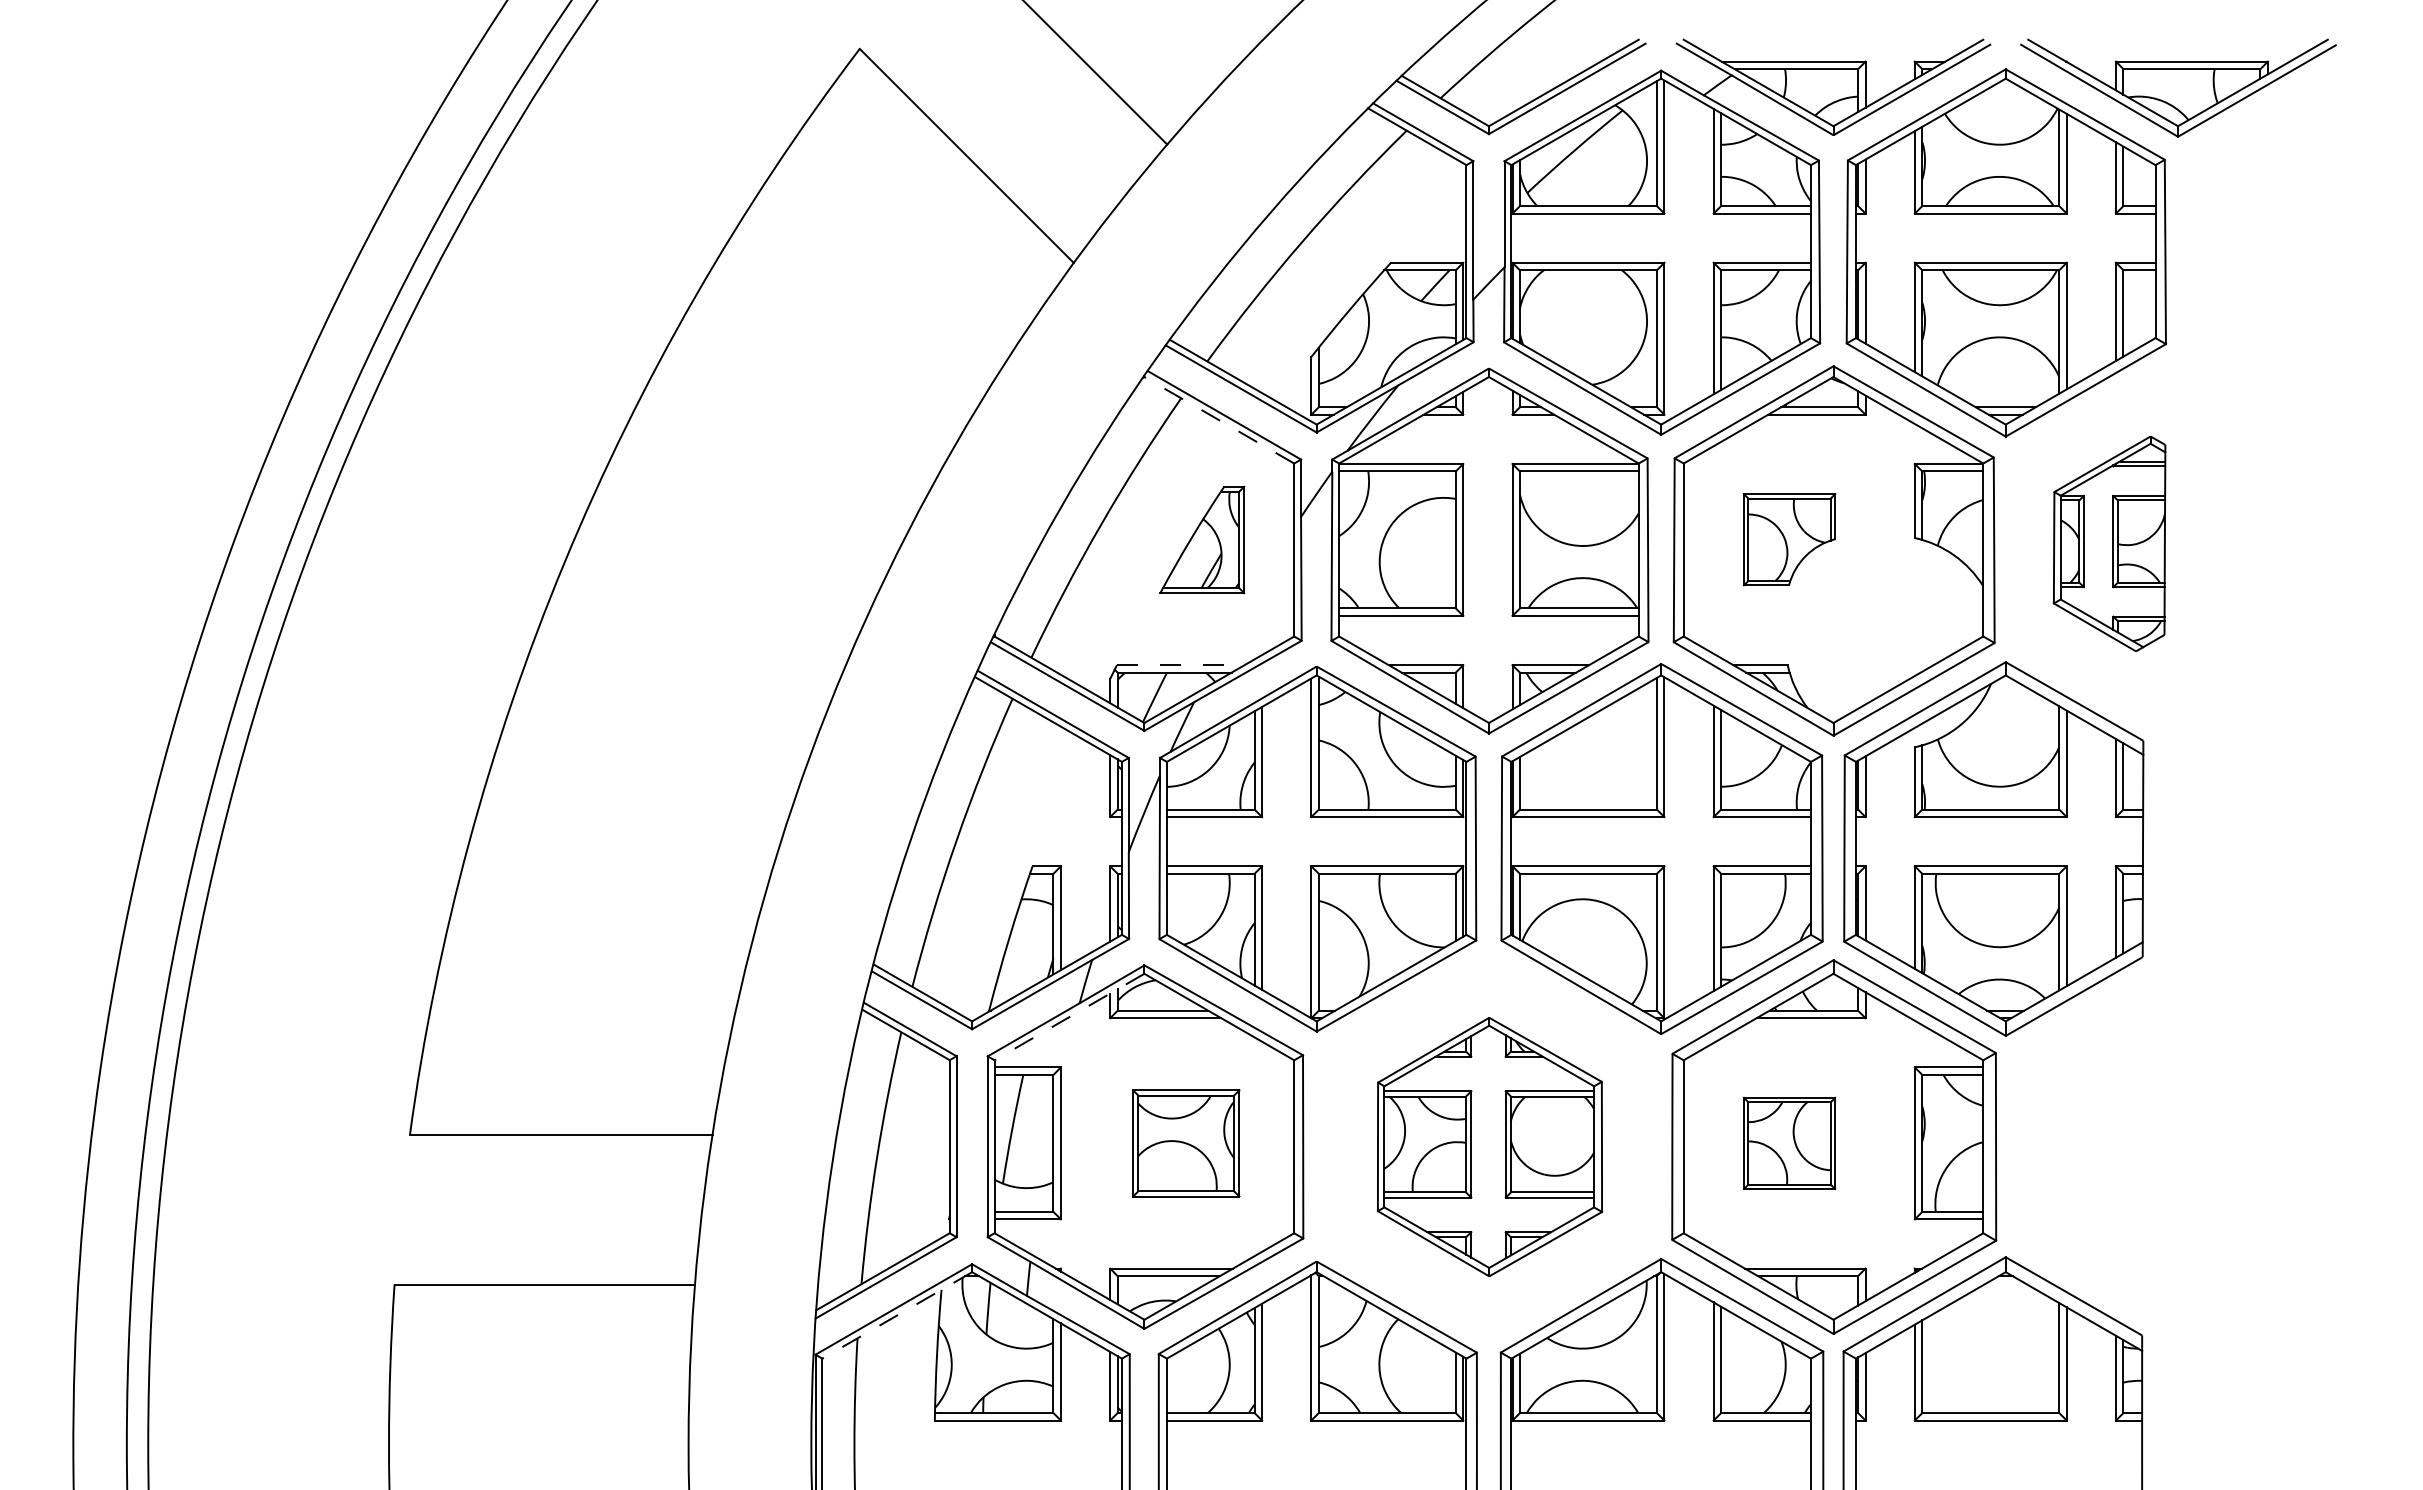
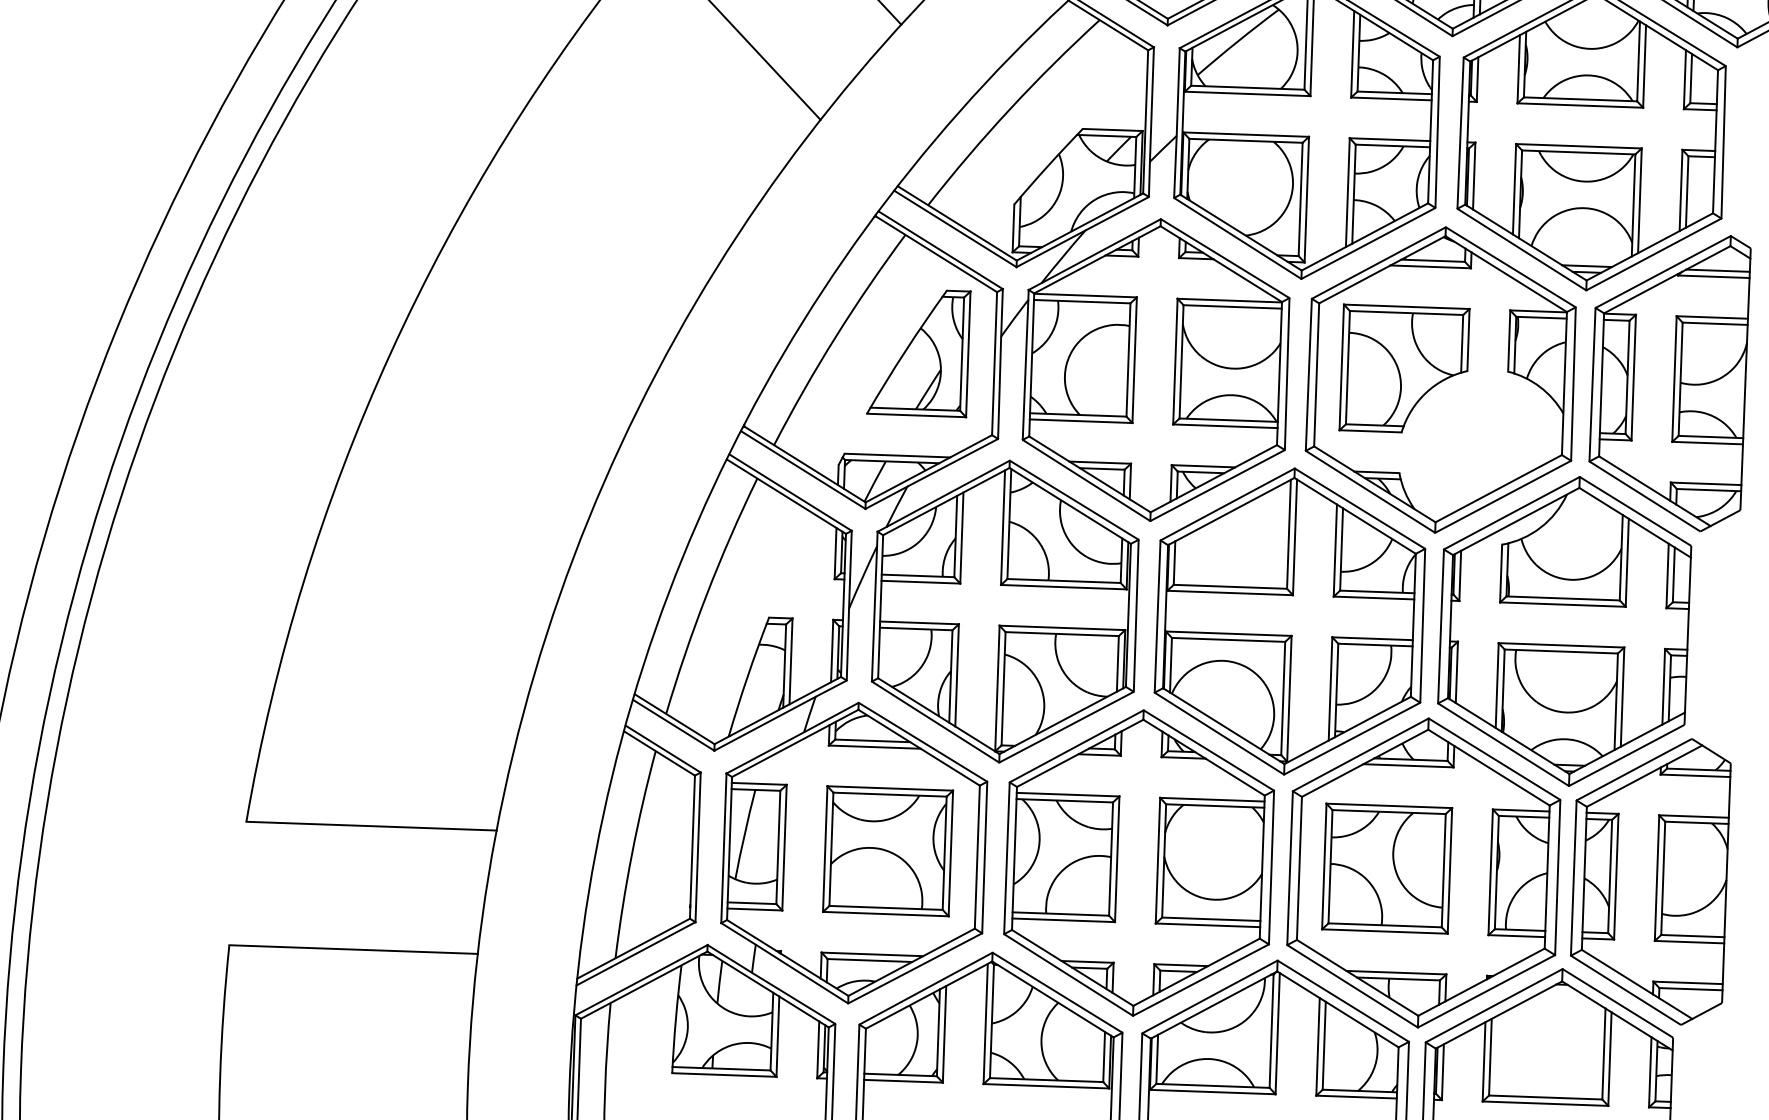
line: (1218, 420) -> (935, 254), dashed -> solid
part: (1202, 539) -> (919, 352), size x1.43
part: (1789, 539) -> (1404, 369), size x1.67
part: (2109, 543) -> (1668, 381), size x1.67
line: (1180, 665) -> (897, 455), dashed -> solid
line: (1069, 1017) -> (795, 743), dashed -> solid
part: (1186, 1143) -> (888, 851), size x1.43
part: (1789, 1143) -> (1387, 868), size x1.67
part: (1489, 1146) -> (1138, 862), size x1.43
part: (2107, 1146) -> (1649, 880), added
line: (896, 1315) -> (643, 985), dashed -> solid

